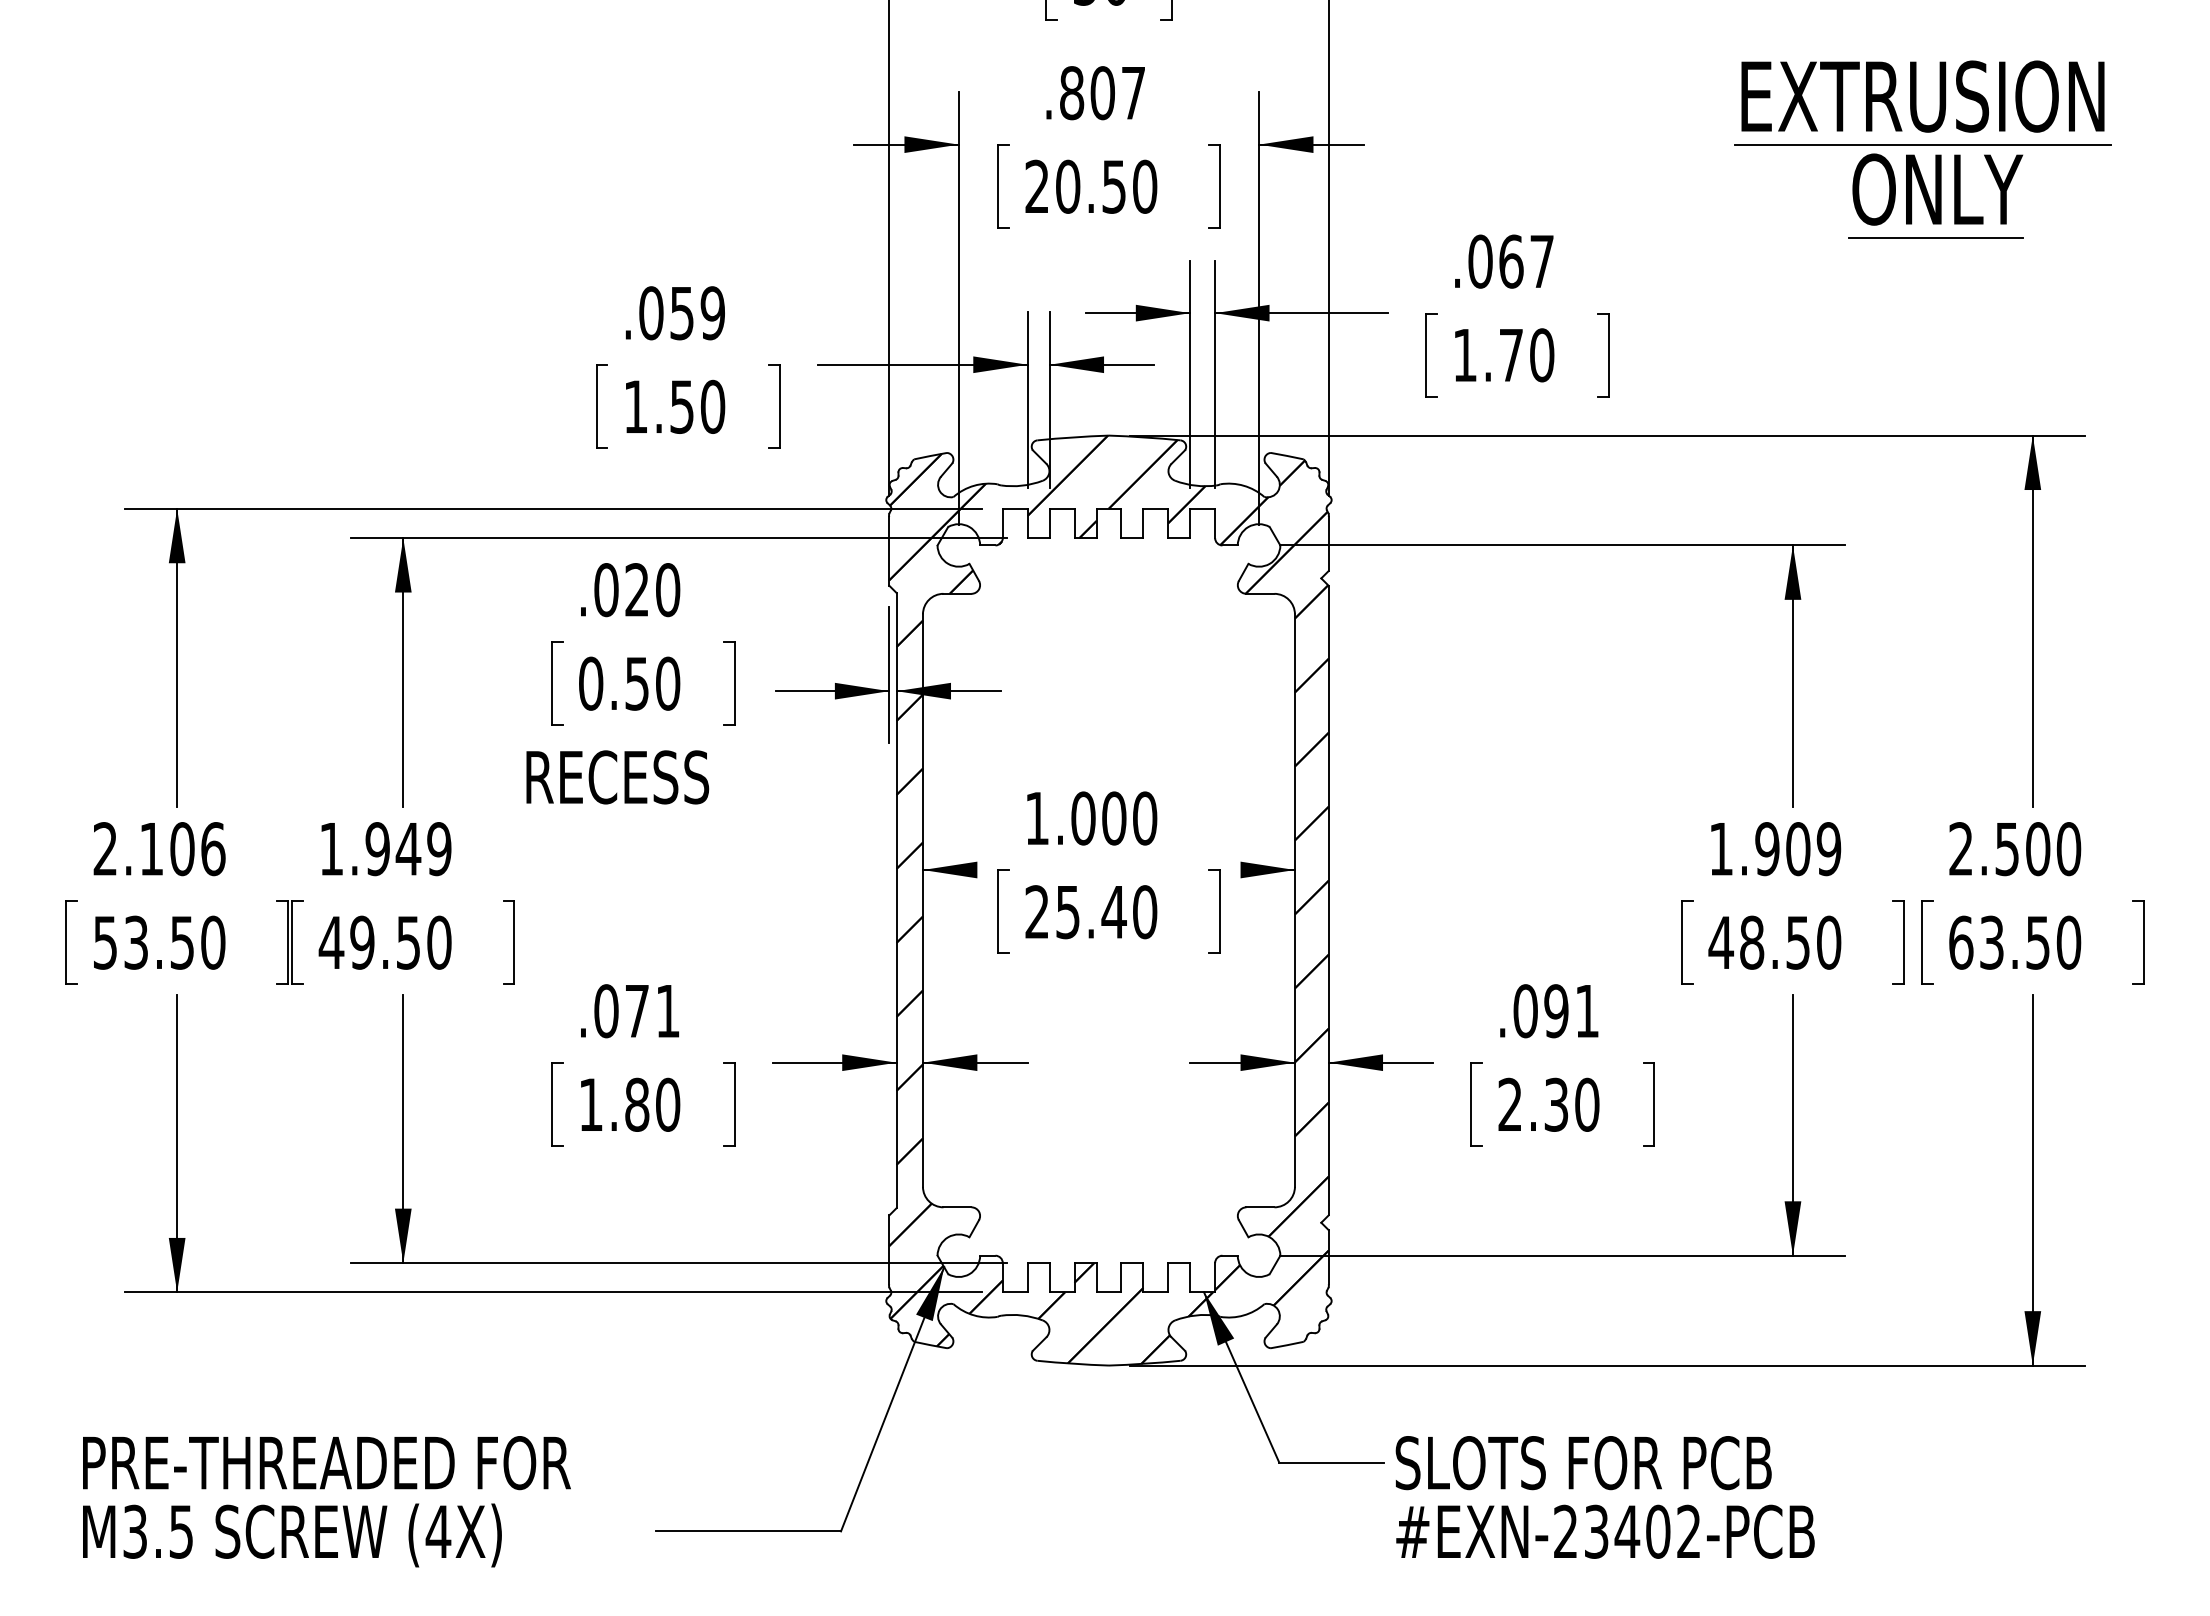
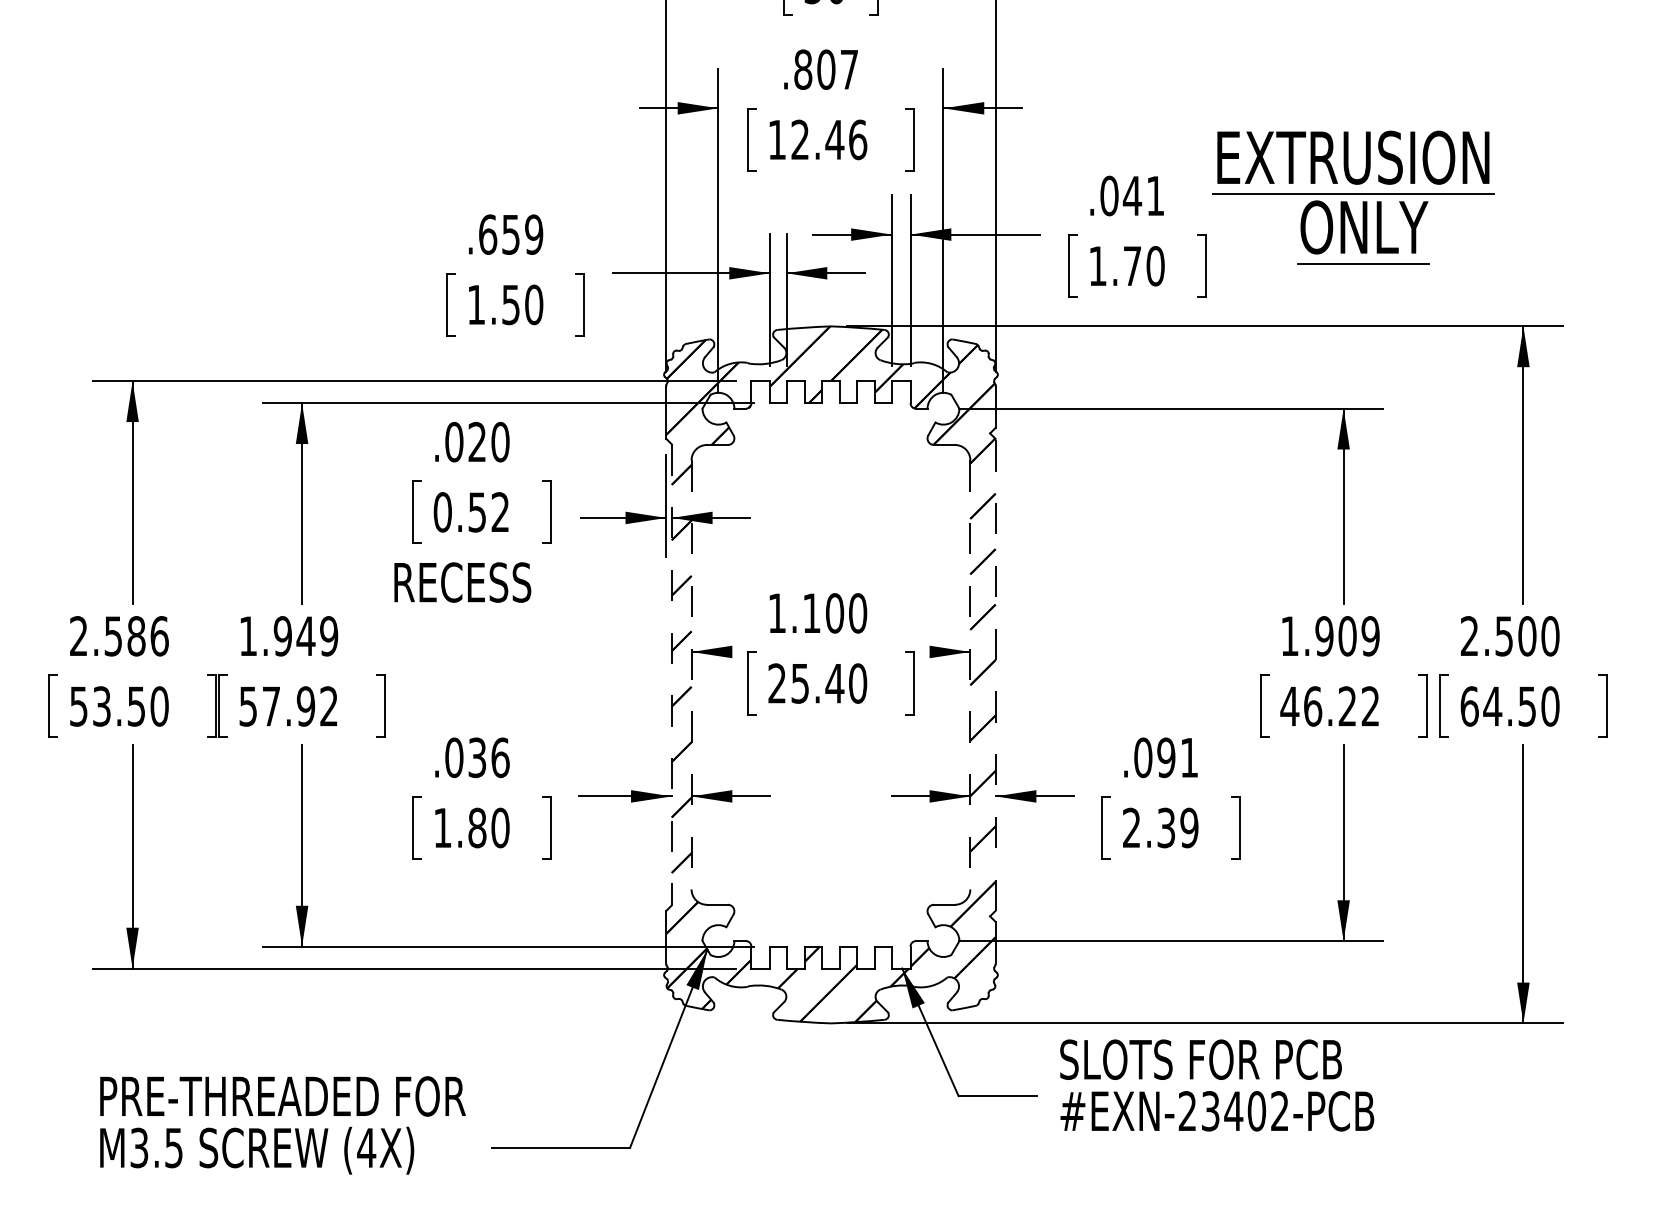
part: (1922, 149) -> (1353, 197), moved
text: (1091, 186) -> (817, 139), 20.50 -> 12.46
text: (1525, 261) -> (1143, 195), .067 -> .041
text: (651, 313) -> (488, 234), .059 -> .659
text: (668, 683) -> (500, 512), 0.50 -> 0.52
text: (1083, 818) -> (811, 613), 1.000 -> 1.100
text: (167, 849) -> (125, 636), 2.106 -> 2.586
line: (896, 900) -> (671, 674), solid -> dashed
line: (1328, 900) -> (995, 674), solid -> dashed
line: (922, 901) -> (691, 675), solid -> dashed
line: (1294, 901) -> (970, 675), solid -> dashed
text: (384, 942) -> (287, 706), 49.50 -> 57.92
text: (1790, 942) -> (1341, 706), 48.50 -> 46.22
text: (1991, 942) -> (1492, 706), 63.50 -> 64.50
text: (652, 1011) -> (488, 758), .071 -> .036
text: (1587, 1104) -> (1189, 827), 2.30 -> 2.39
text: (1604, 1497) -> (1216, 1085), moved
text: (326, 1501) -> (282, 1125), moved

